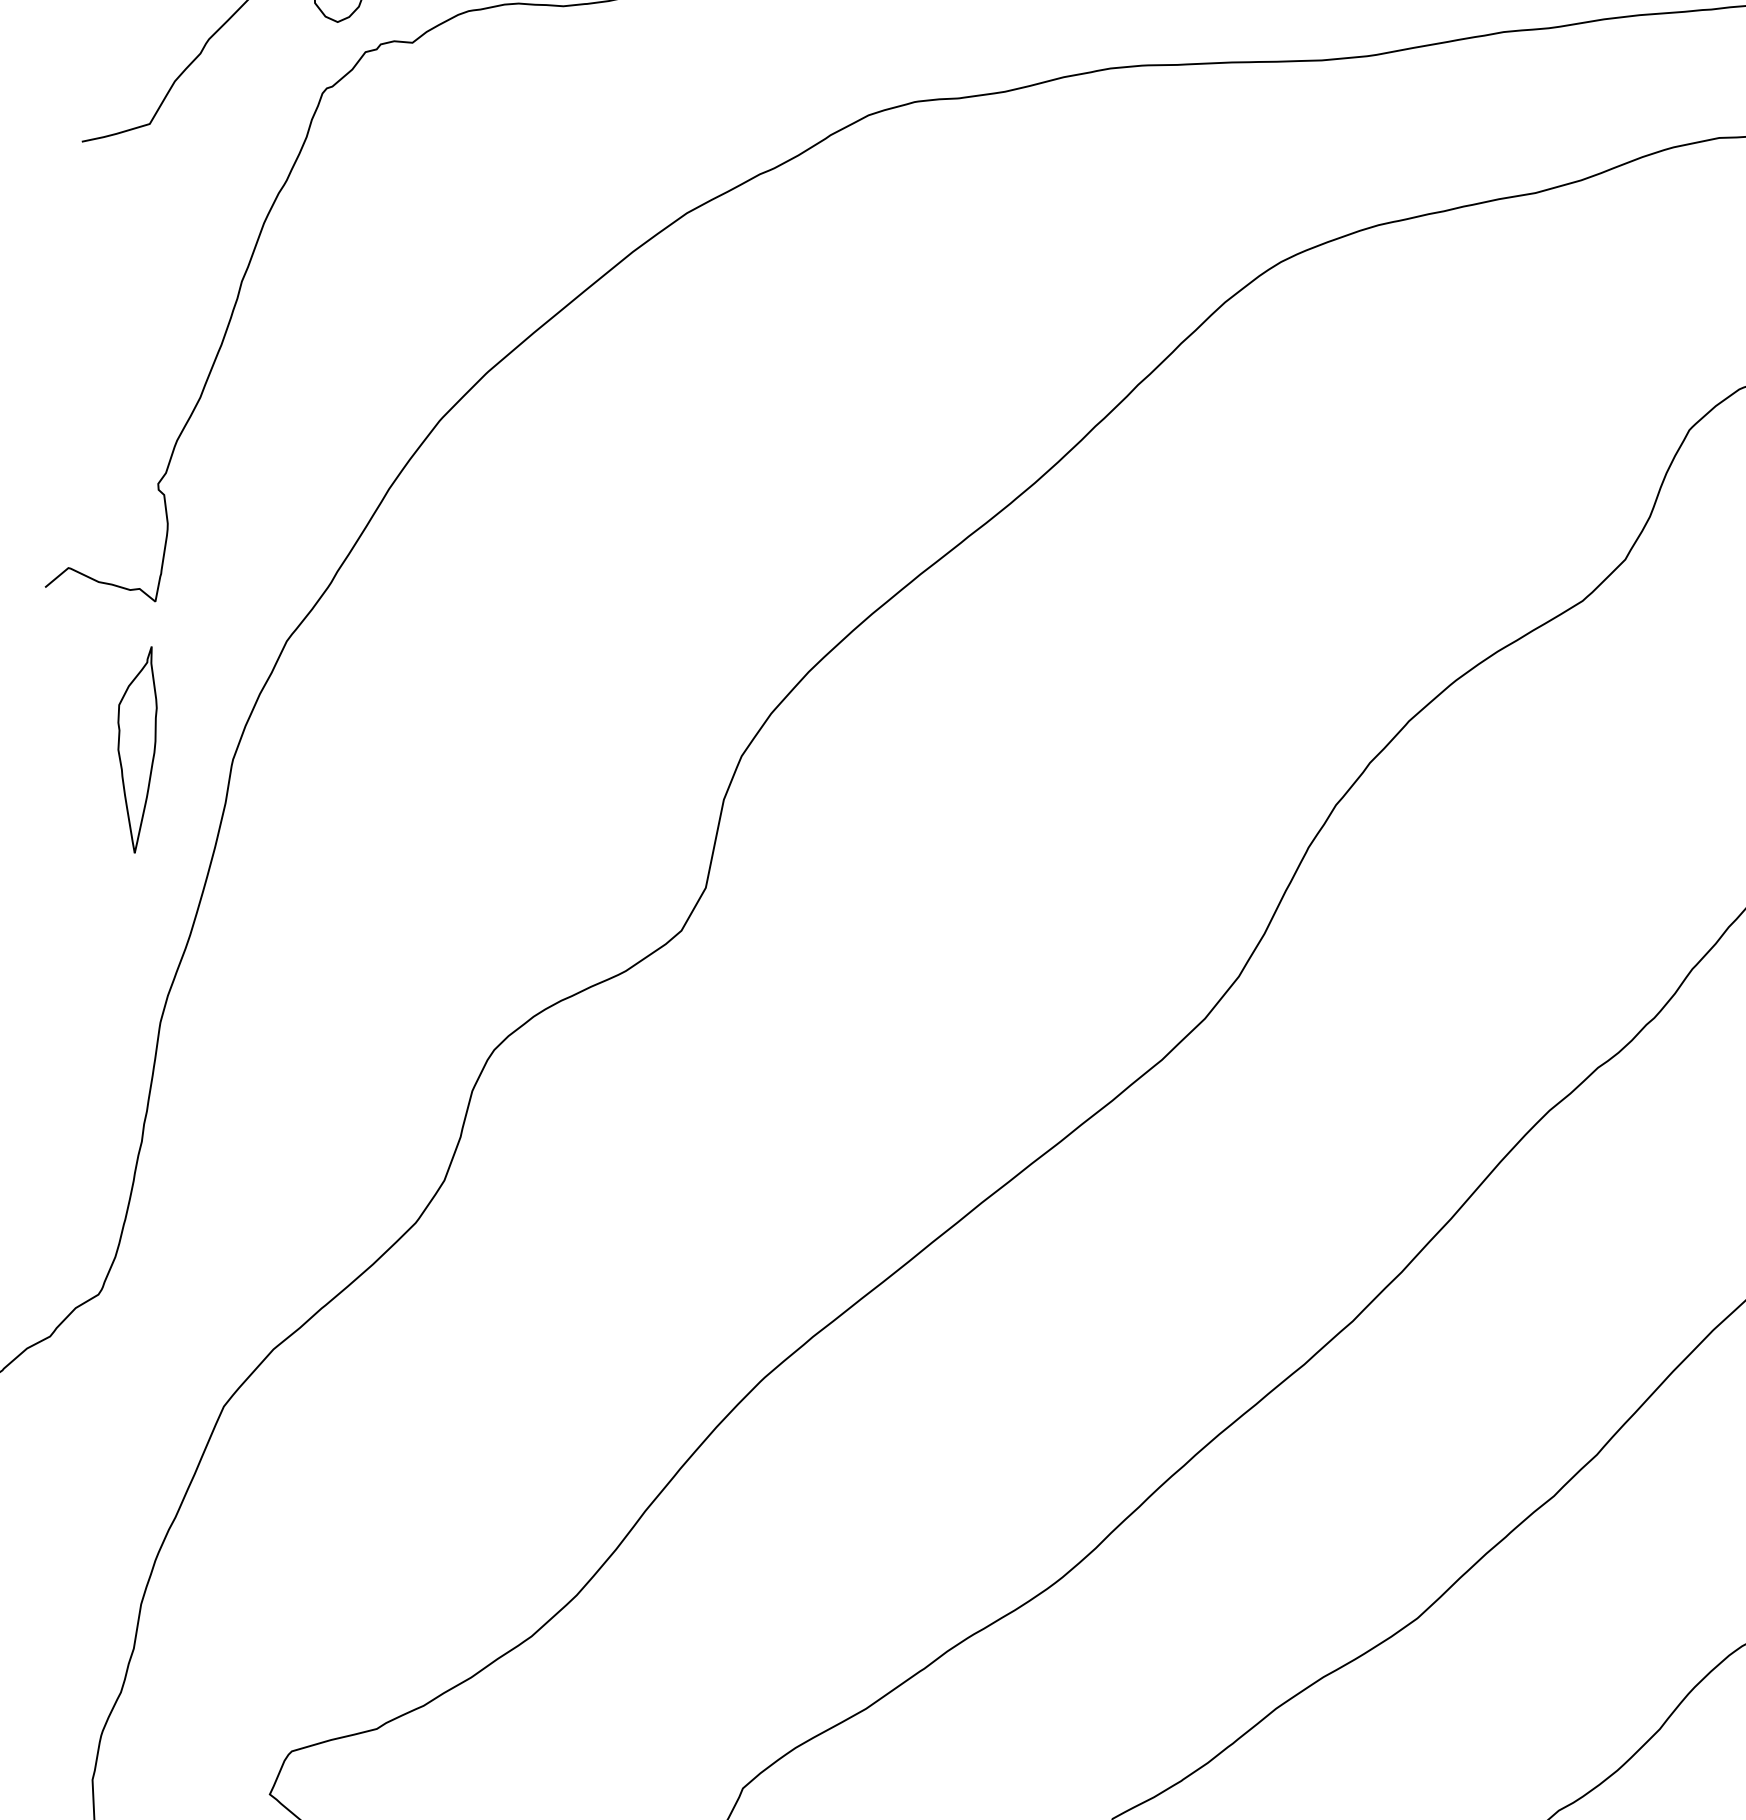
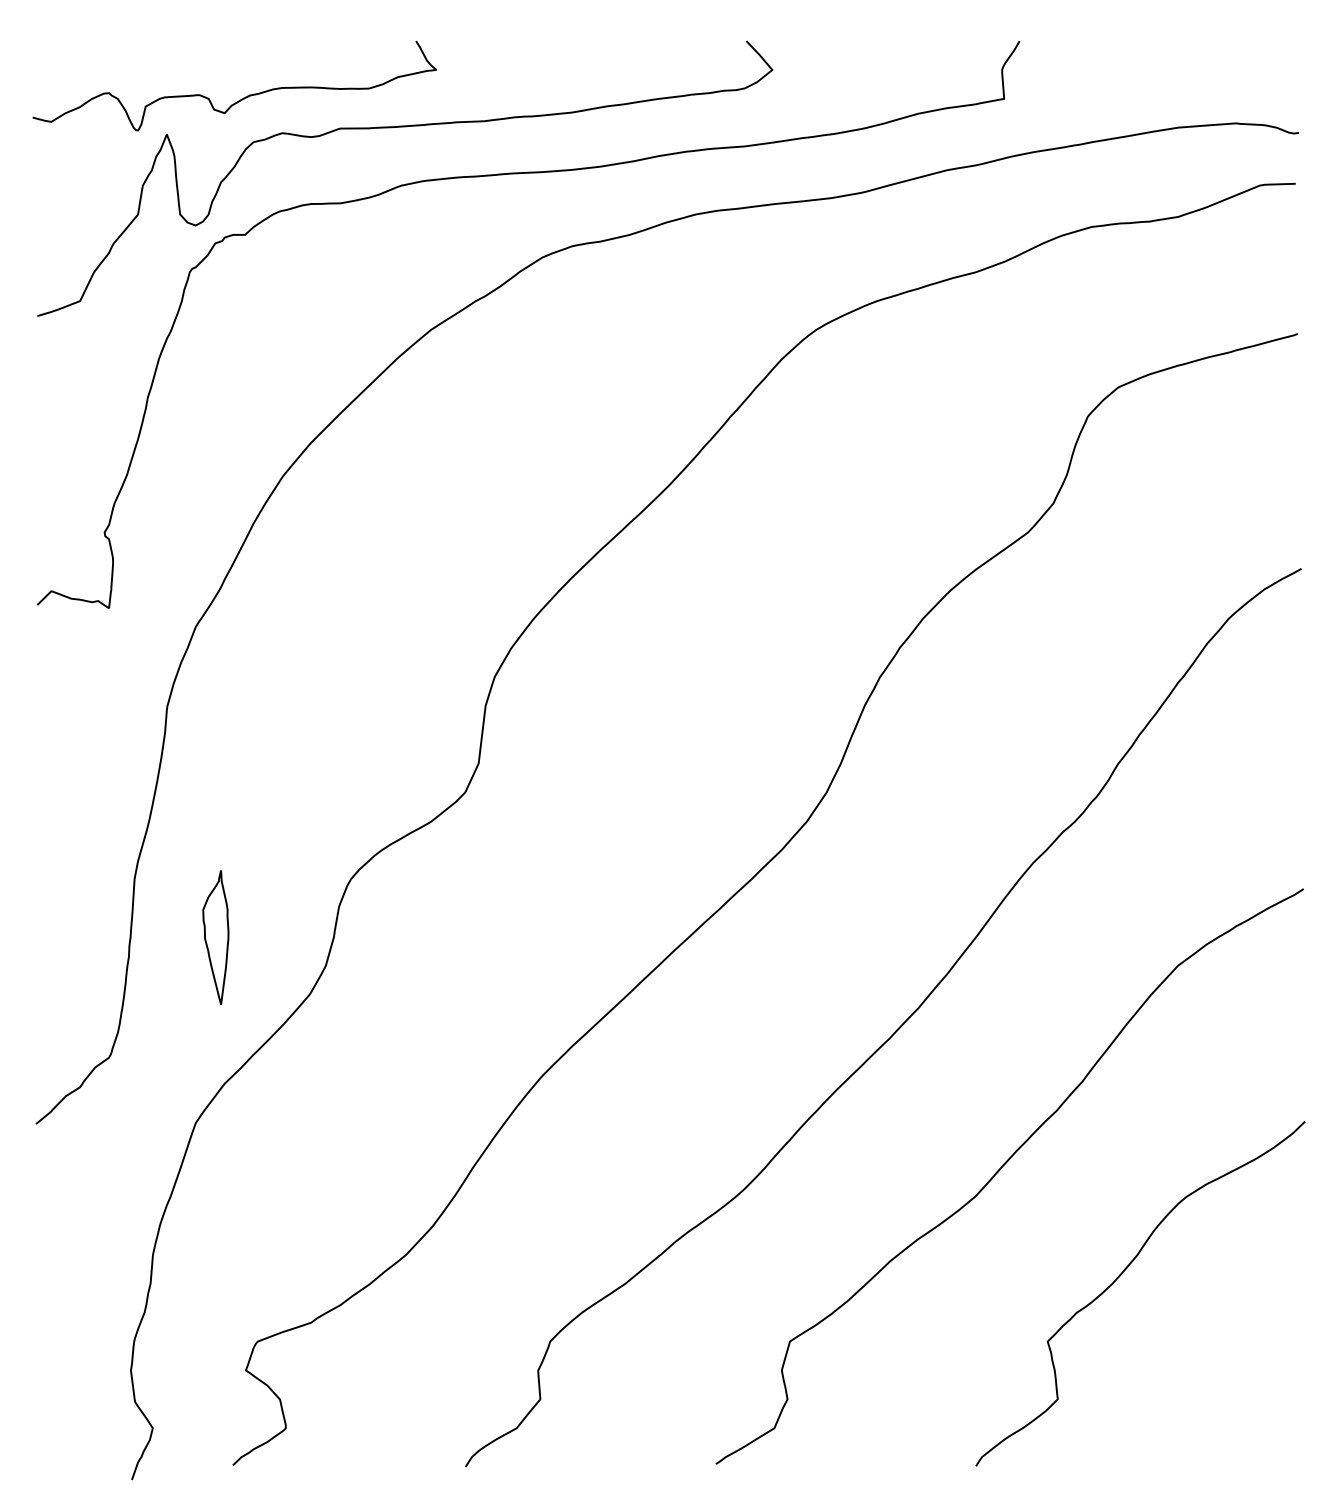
part: (134, 749) -> (215, 937), moved

